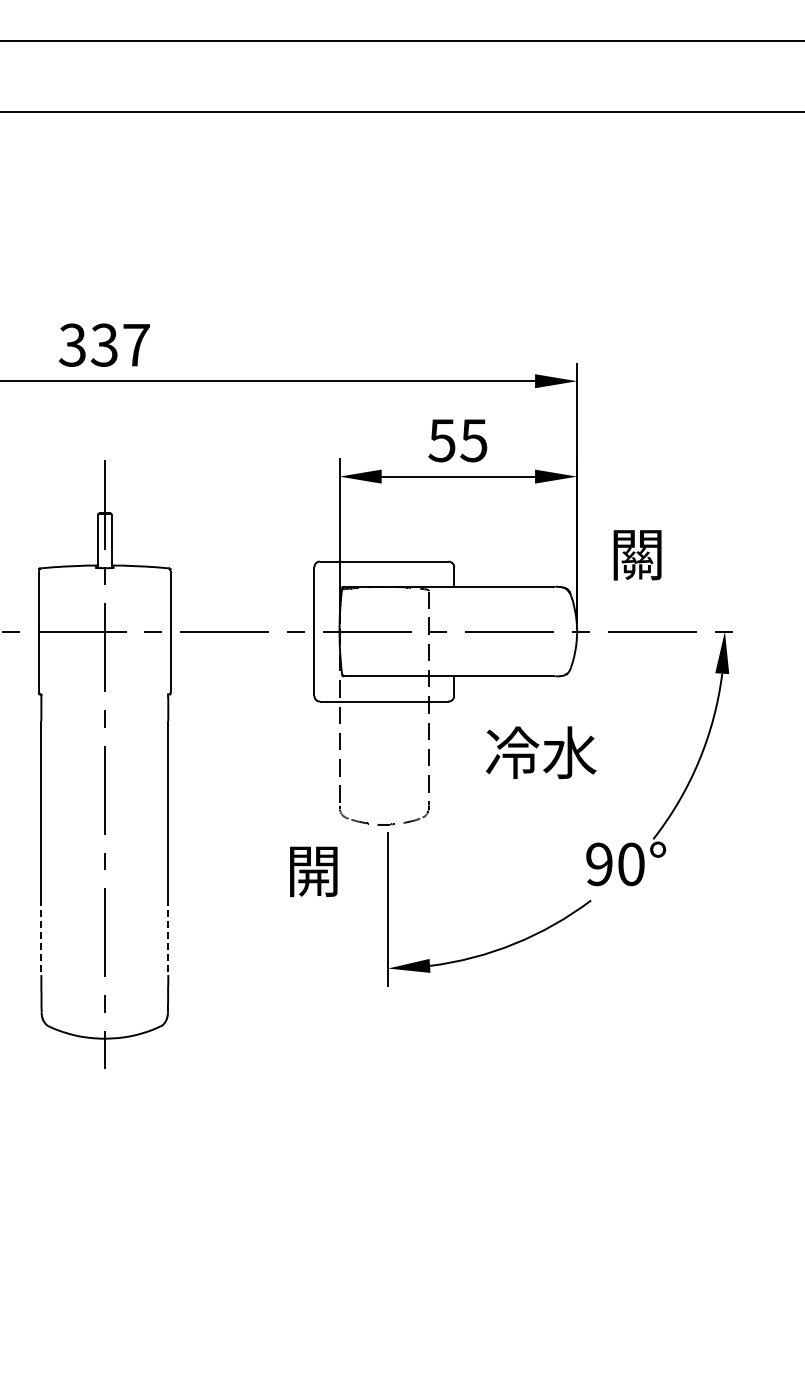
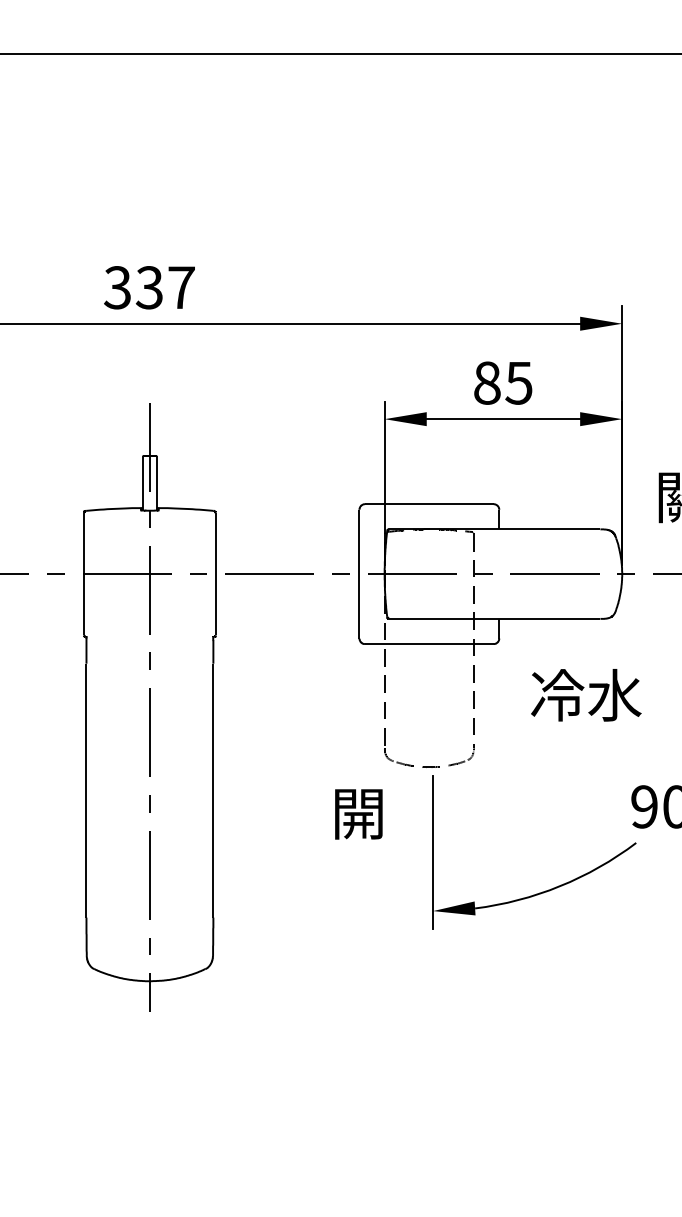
text: (441, 440) -> (486, 383), 55 -> 85
line: (41, 937) -> (86, 880), dashed -> solid
line: (168, 937) -> (213, 880), dashed -> solid

